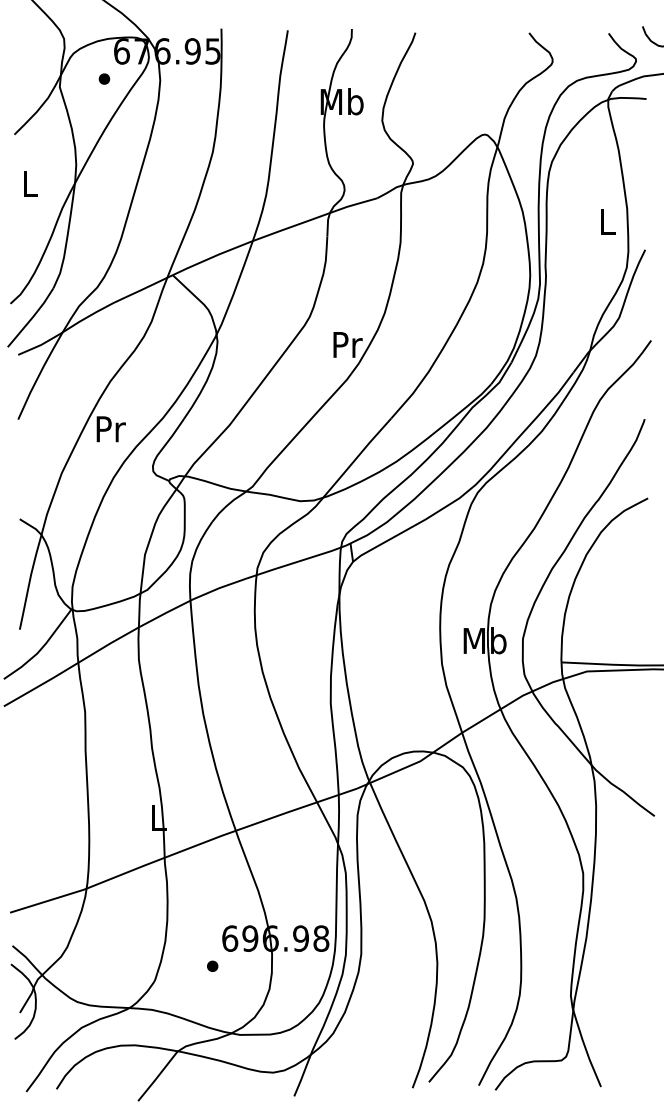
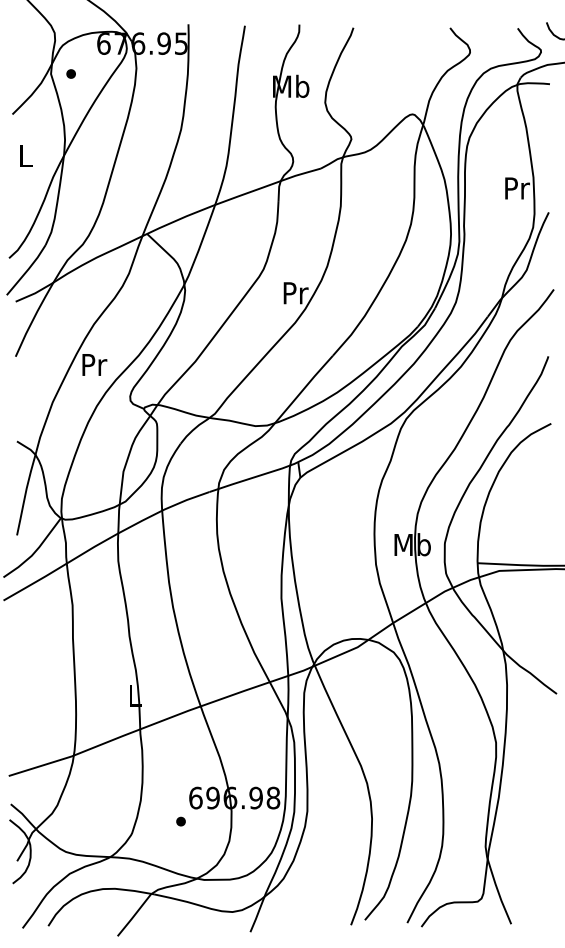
part: (104, 78) -> (71, 73), moved
text: (608, 221) -> (517, 188), L -> Pr

